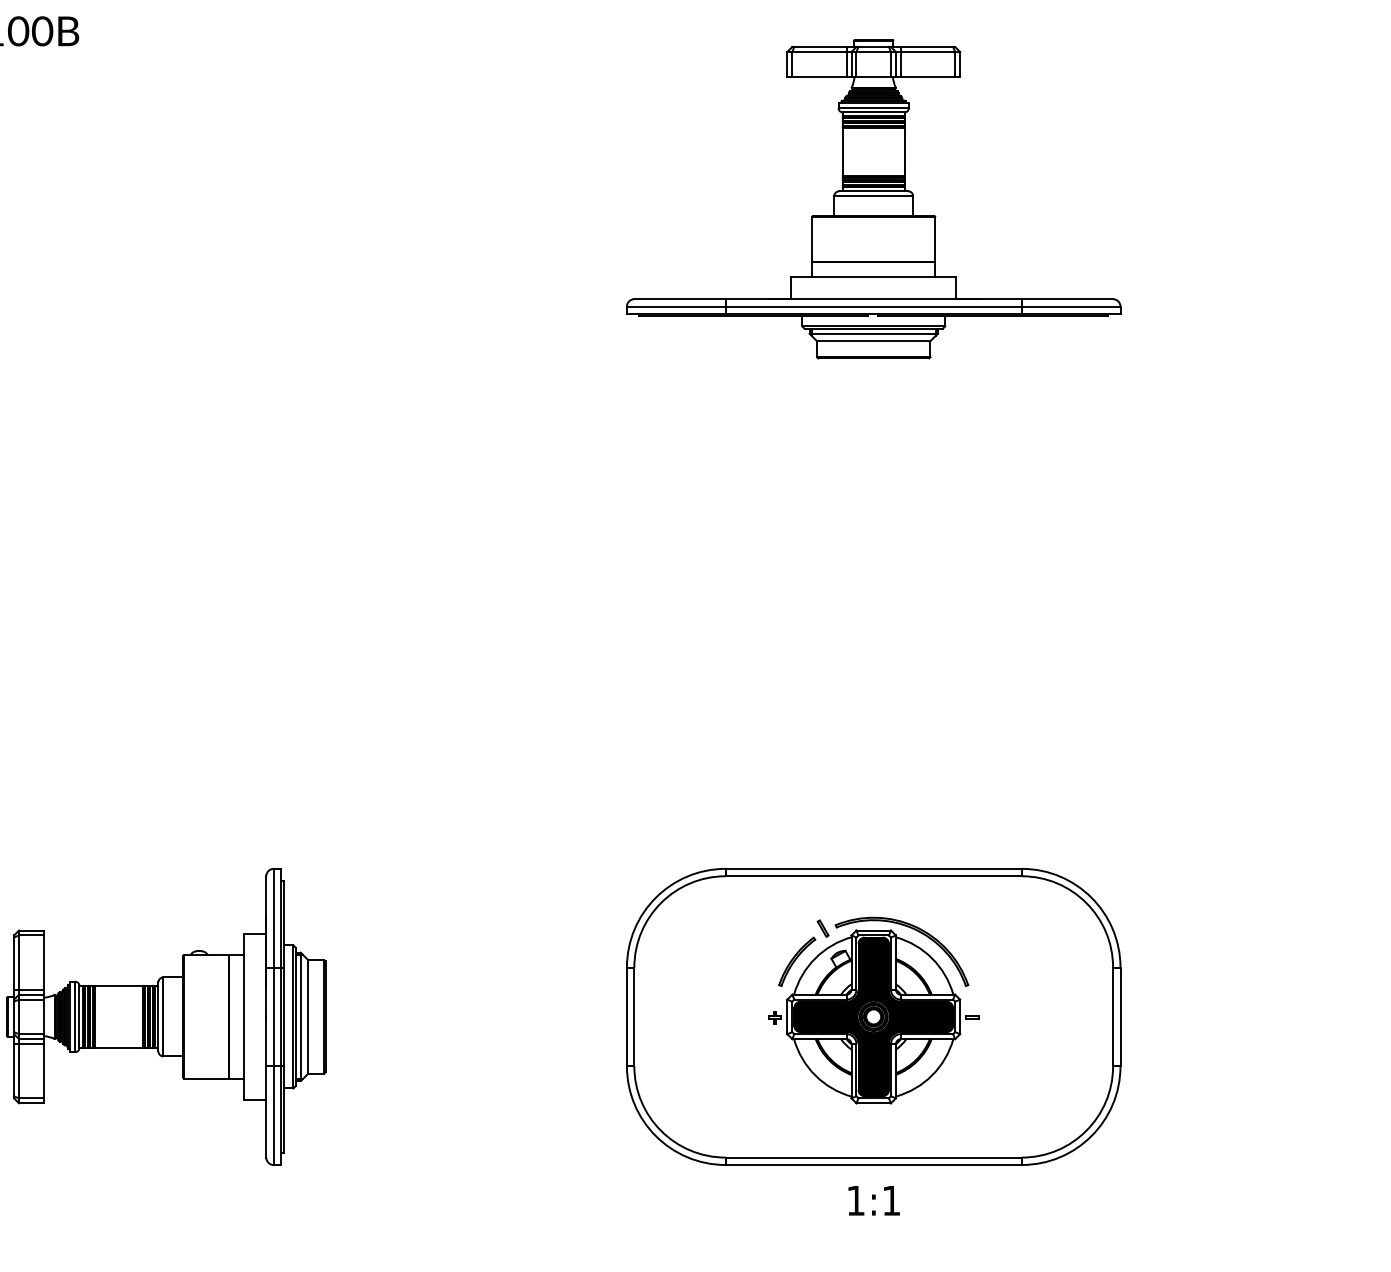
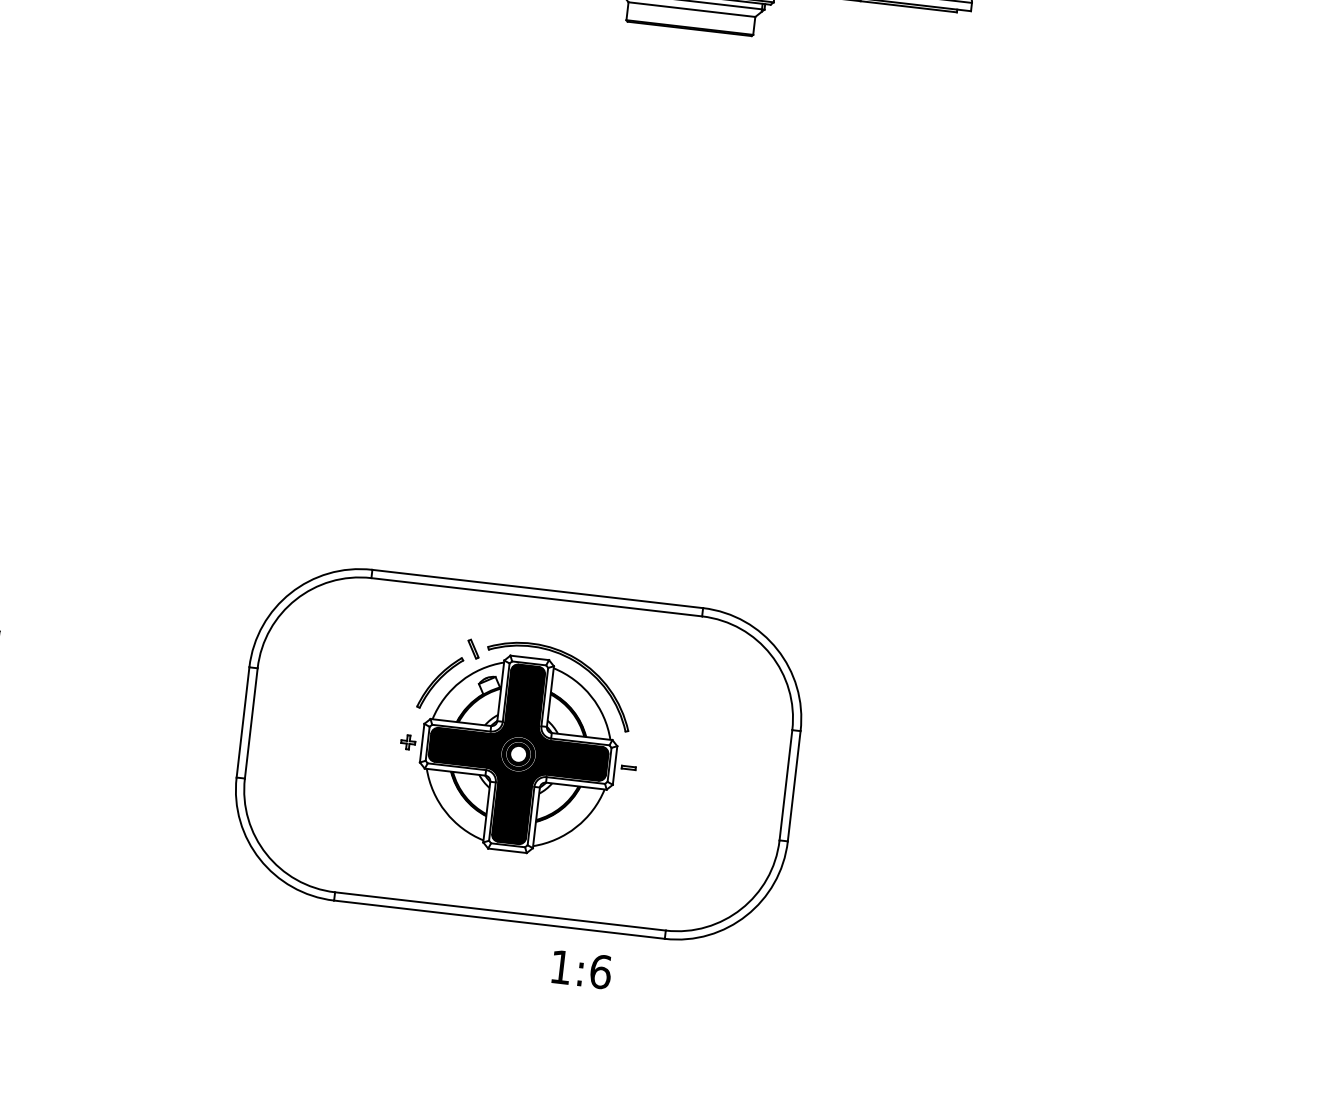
part: (873, 1016) -> (518, 753), moved
text: (891, 1200) -> (600, 971), 1:1 -> 1:6

